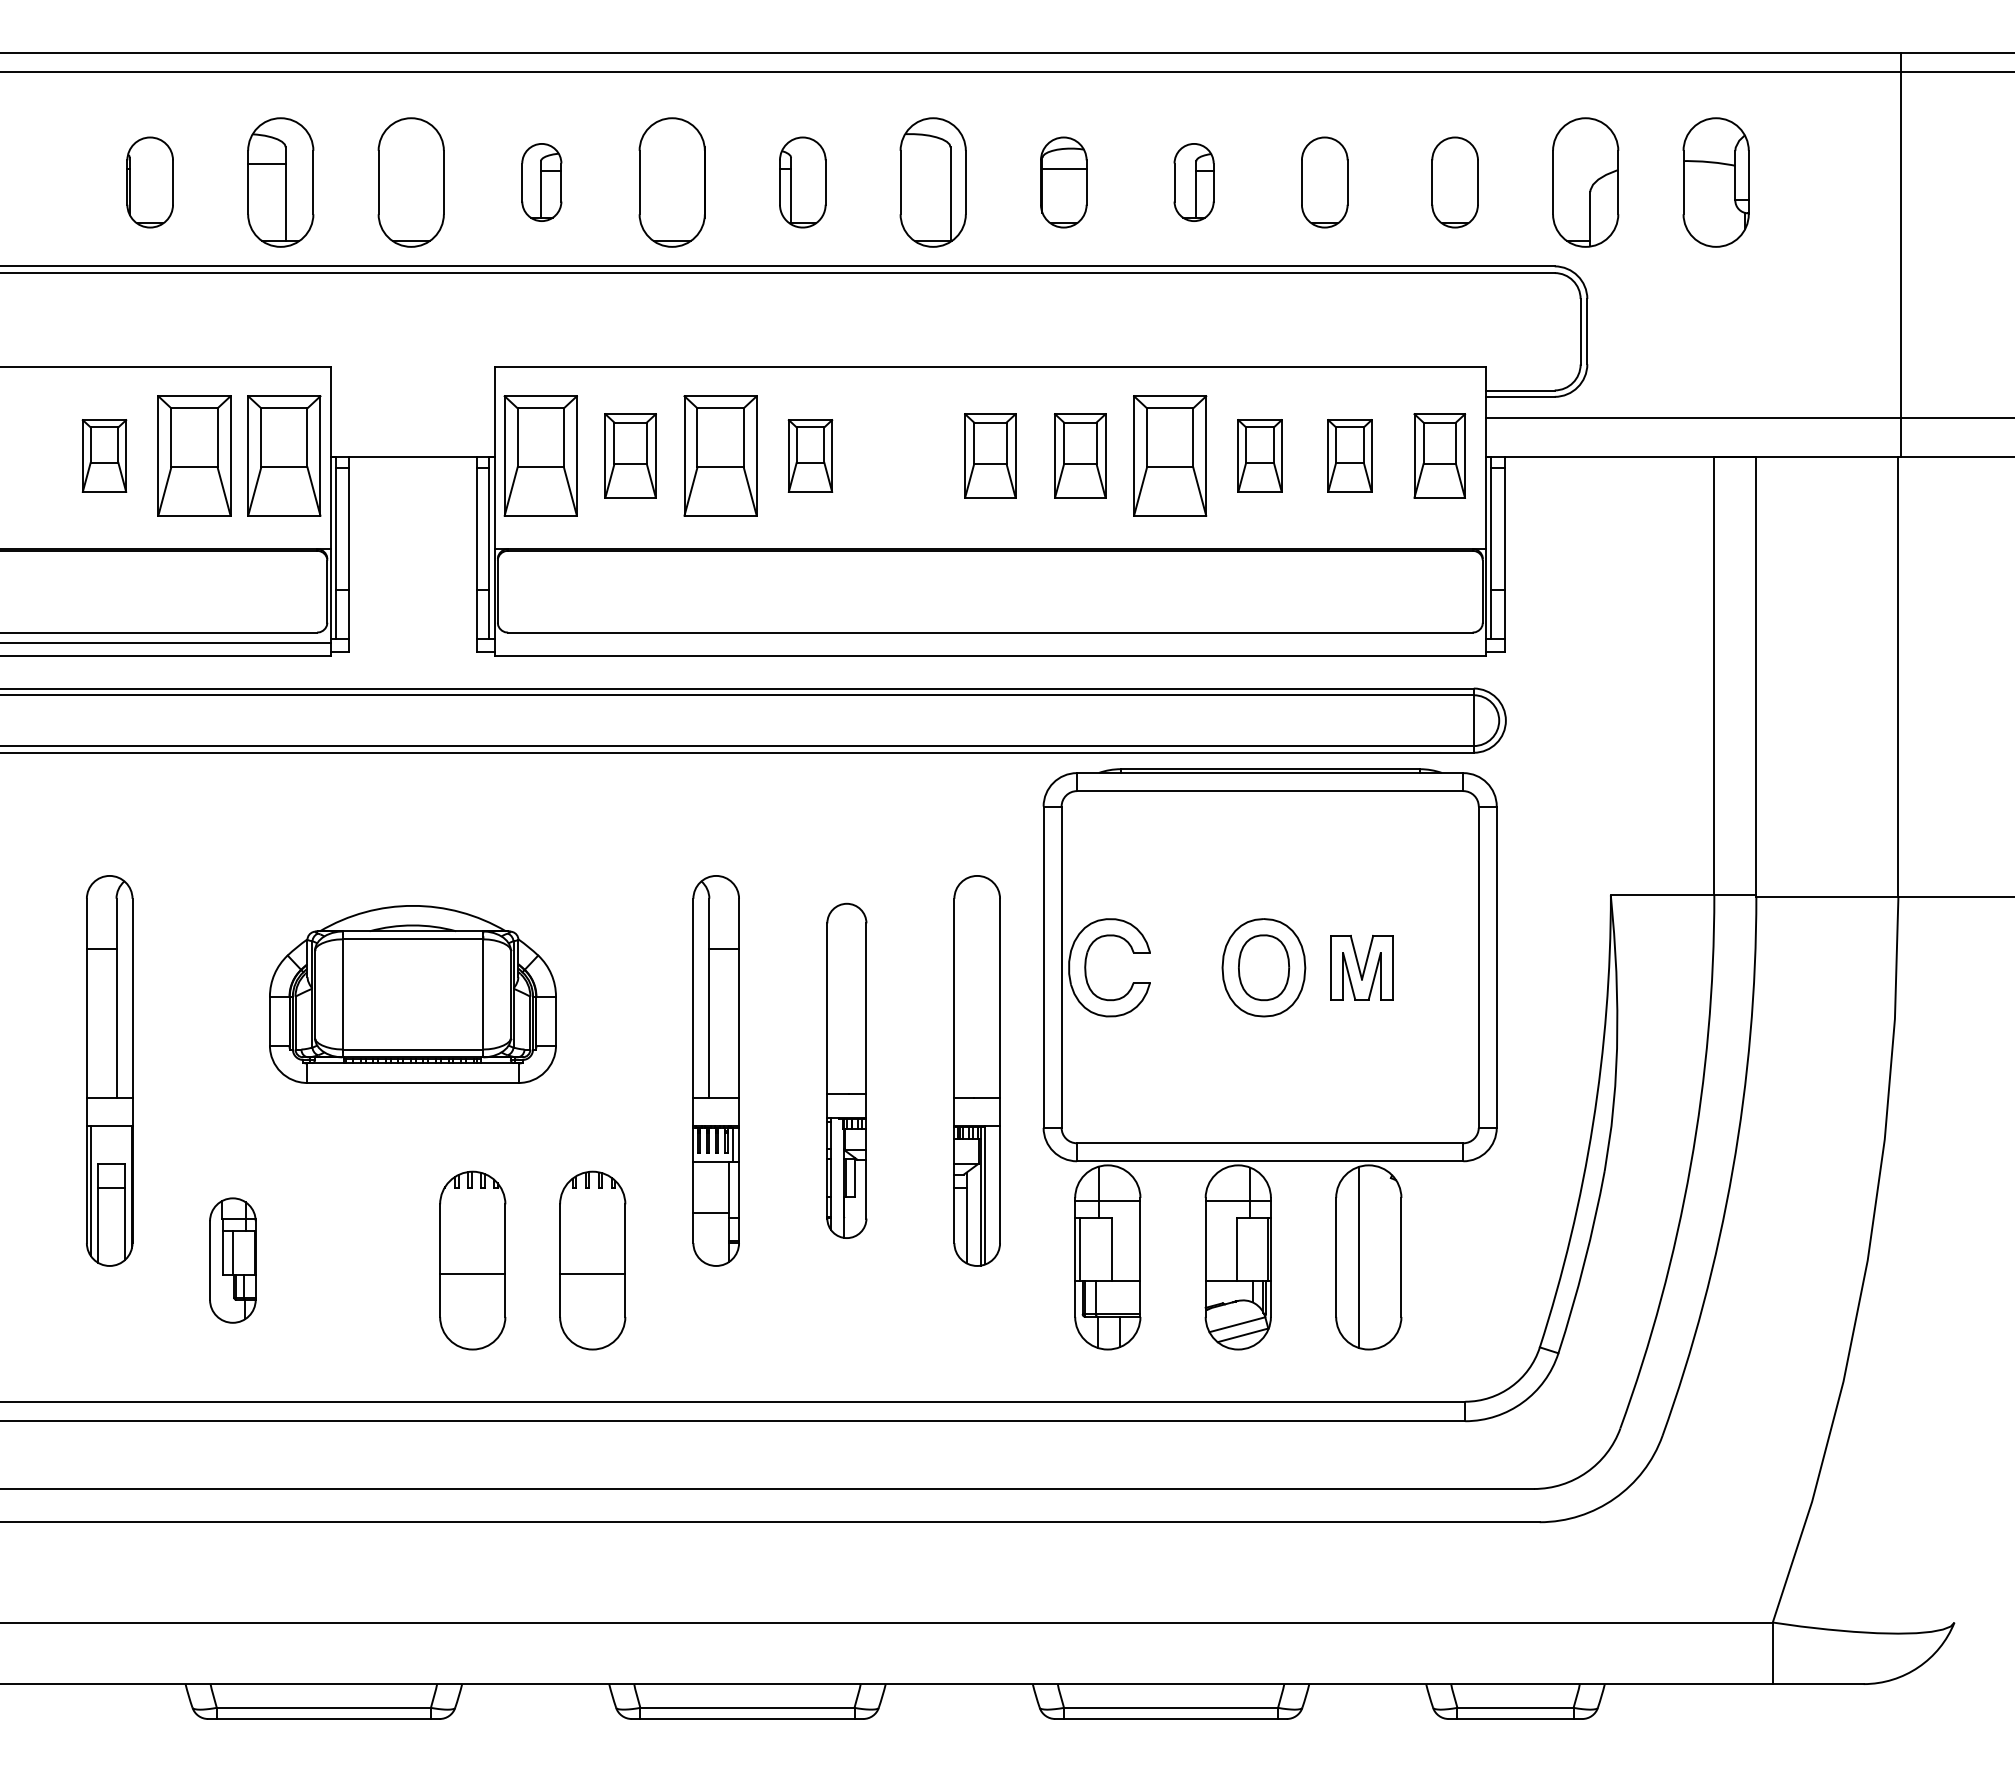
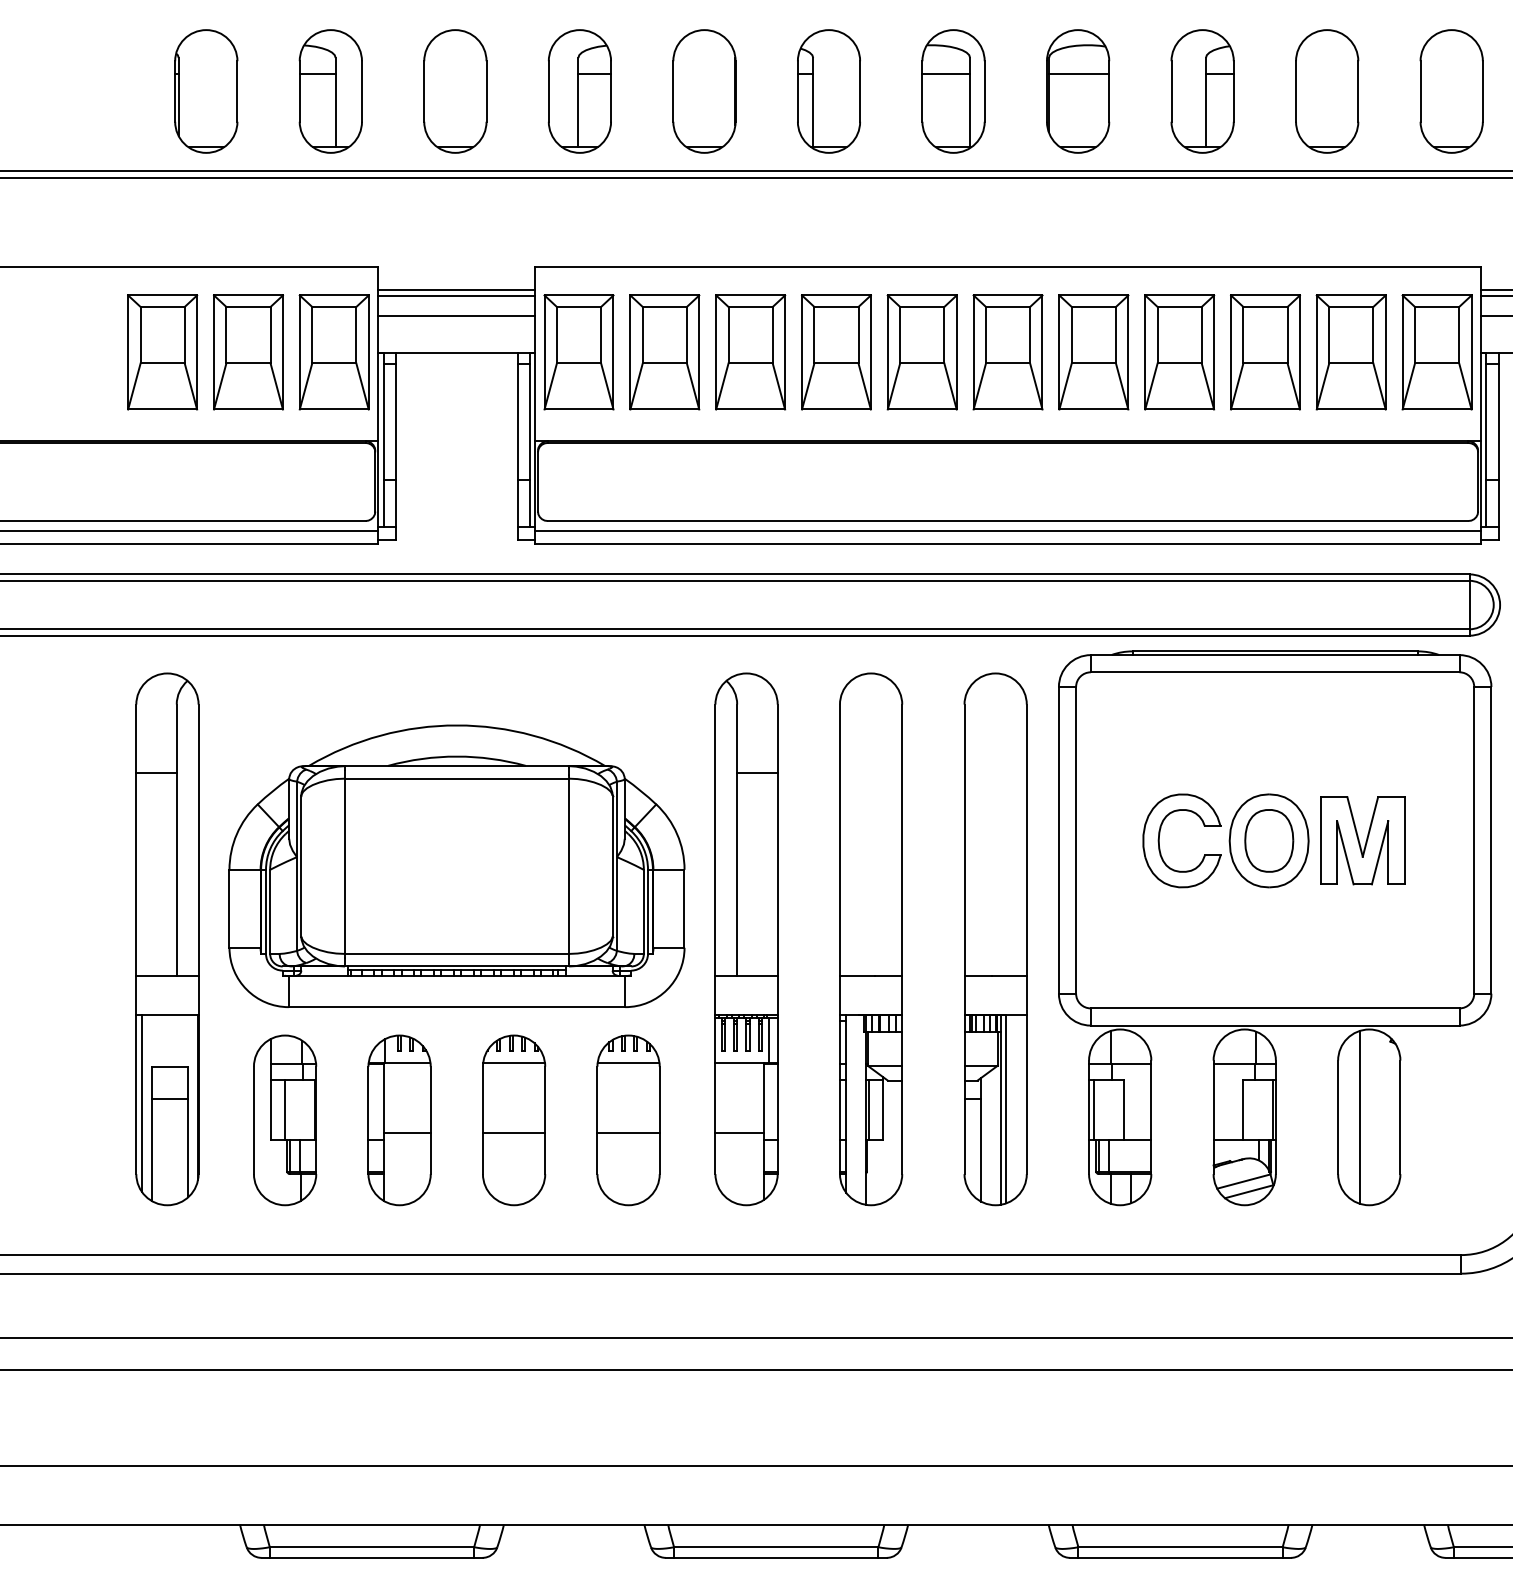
line: (925, 163) -> (946, 73), added
part: (149, 182) -> (205, 91), size x1.43
part: (541, 182) -> (579, 91), size x1.67
part: (802, 182) -> (828, 91), size x1.43
part: (1063, 182) -> (1077, 91), size x1.43
part: (1193, 182) -> (1201, 91), size x1.67
part: (1324, 182) -> (1326, 91), size x1.43
part: (1454, 182) -> (1451, 91), size x1.43
line: (412, 390) -> (456, 289), added
line: (412, 396) -> (456, 295), added
line: (412, 418) -> (456, 316), added
part: (104, 455) -> (162, 351), size x1.67
part: (630, 455) -> (664, 351), size x1.43
part: (810, 455) -> (836, 351), size x1.67
part: (900, 455) -> (922, 351), added
part: (990, 455) -> (1008, 351), size x1.43
part: (1080, 455) -> (1094, 351), size x1.43
part: (1259, 455) -> (1264, 351), size x1.67
part: (1349, 455) -> (1350, 351), size x1.67
part: (1439, 455) -> (1436, 351), size x1.43
line: (990, 643) -> (1008, 531), added
part: (1086, 967) -> (1159, 840), moved
part: (1361, 967) -> (1362, 840), size x1.43
part: (412, 994) -> (456, 866), size x1.67
part: (109, 1070) -> (167, 938), size x1.43
part: (715, 1070) -> (745, 938), size x1.43
part: (846, 1070) -> (870, 938), size x1.67
part: (976, 1070) -> (994, 938), size x1.43
line: (472, 1200) -> (513, 1063), added
line: (592, 1200) -> (628, 1063), added
part: (232, 1260) -> (284, 1120), size x1.43
part: (352, 1260) -> (399, 1120), added

